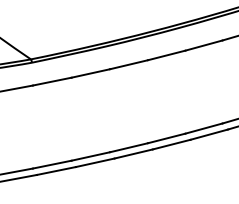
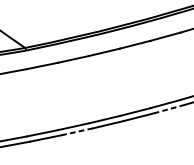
line: (208, 134) -> (169, 108), solid -> dashed
line: (95, 162) -> (77, 131), solid -> dashed

